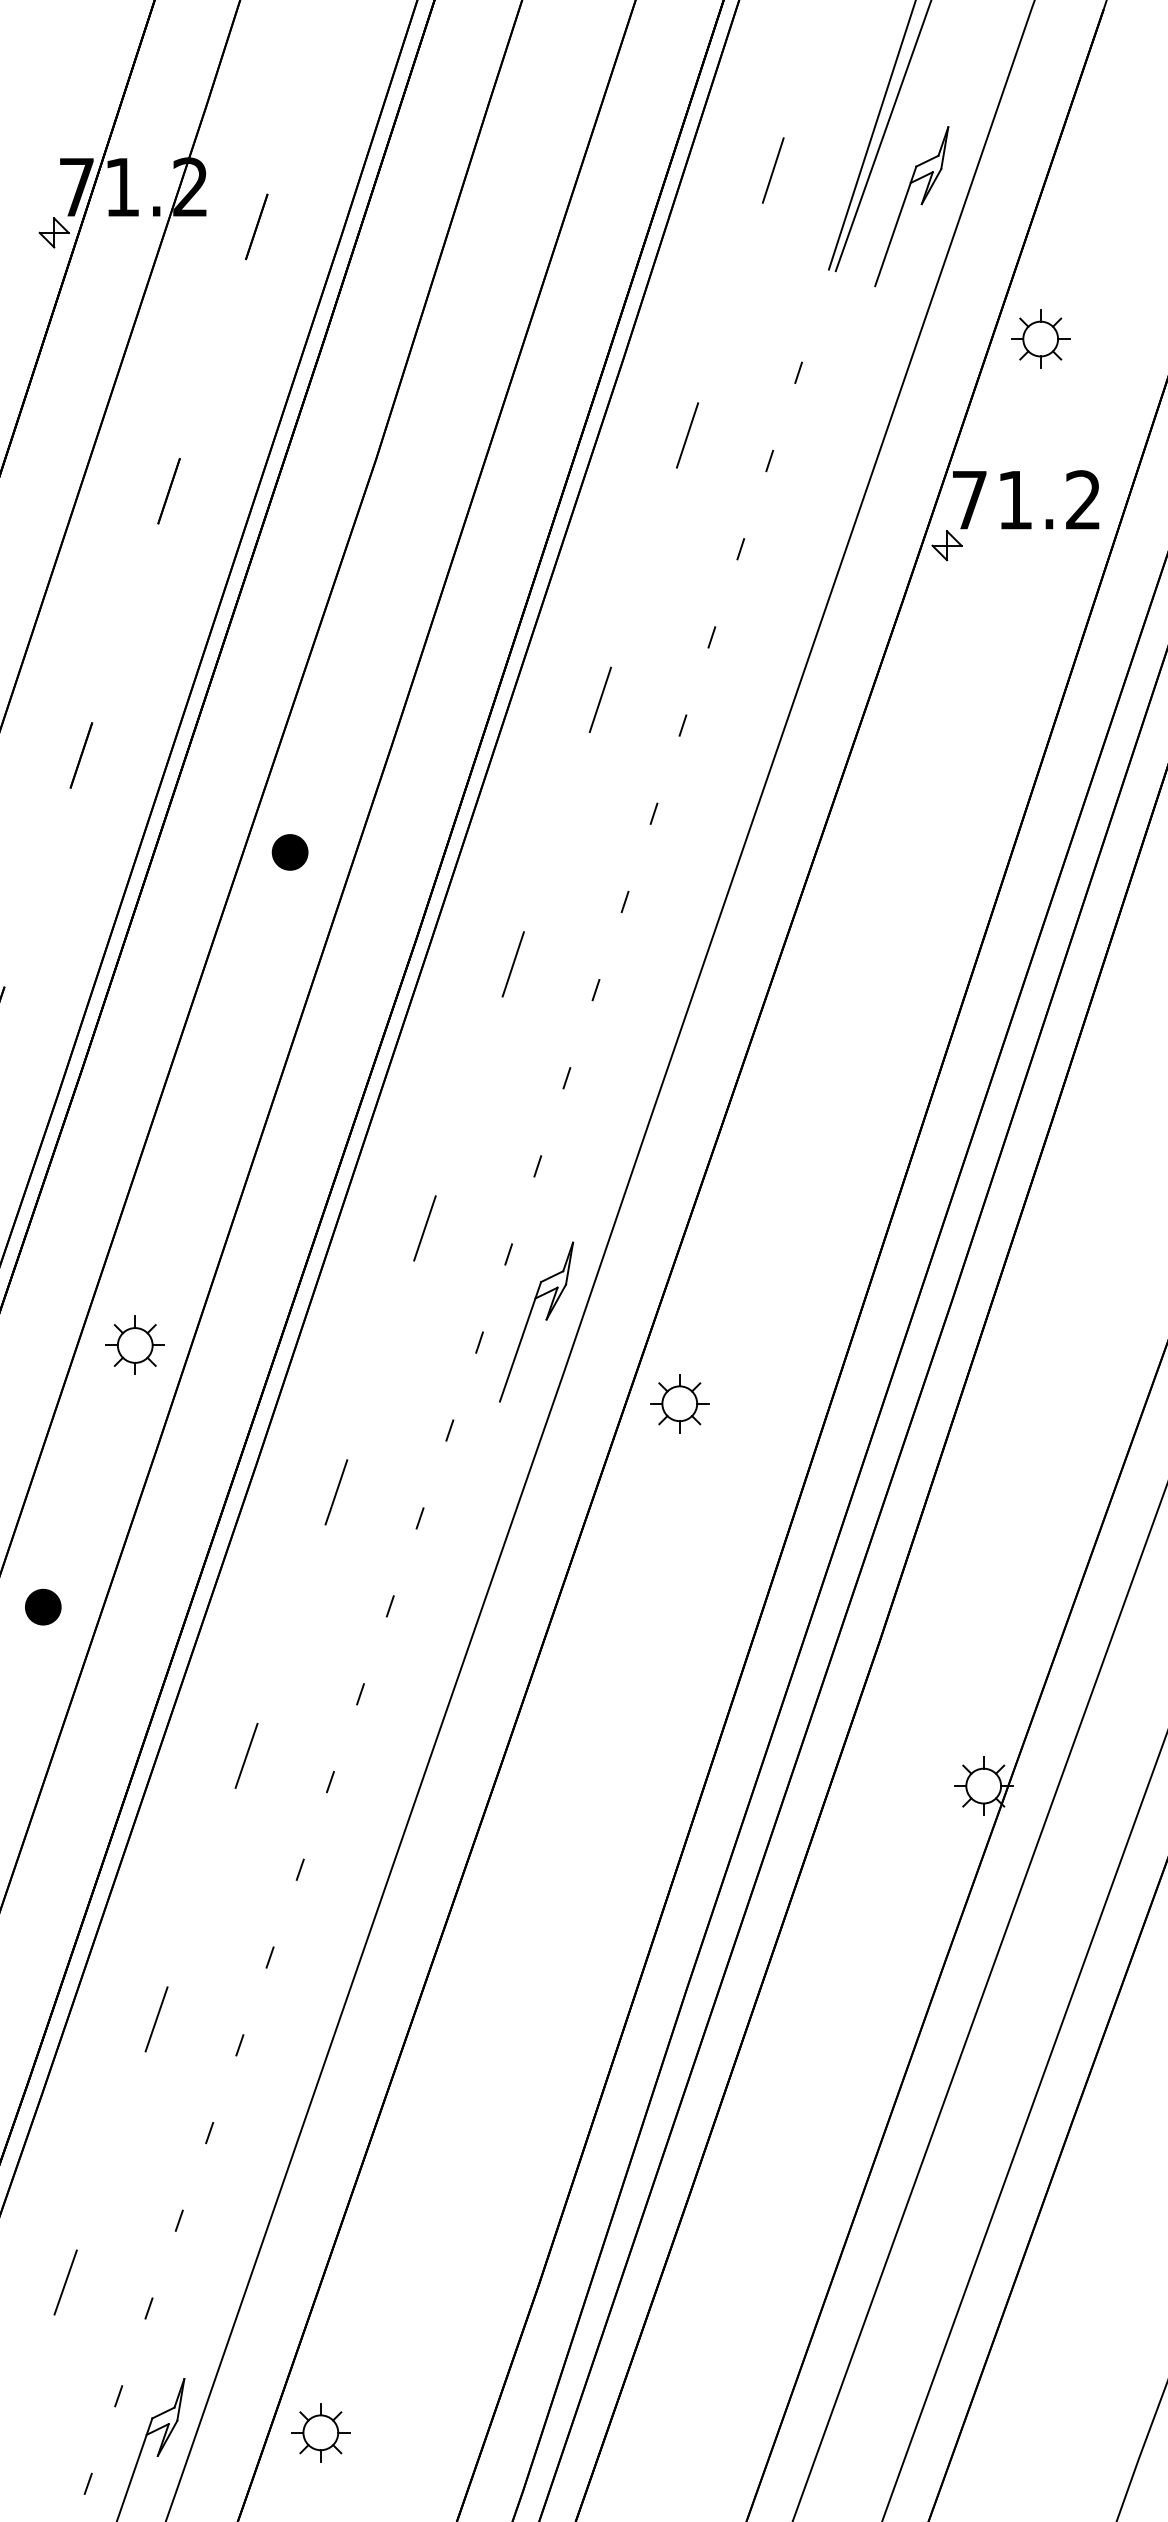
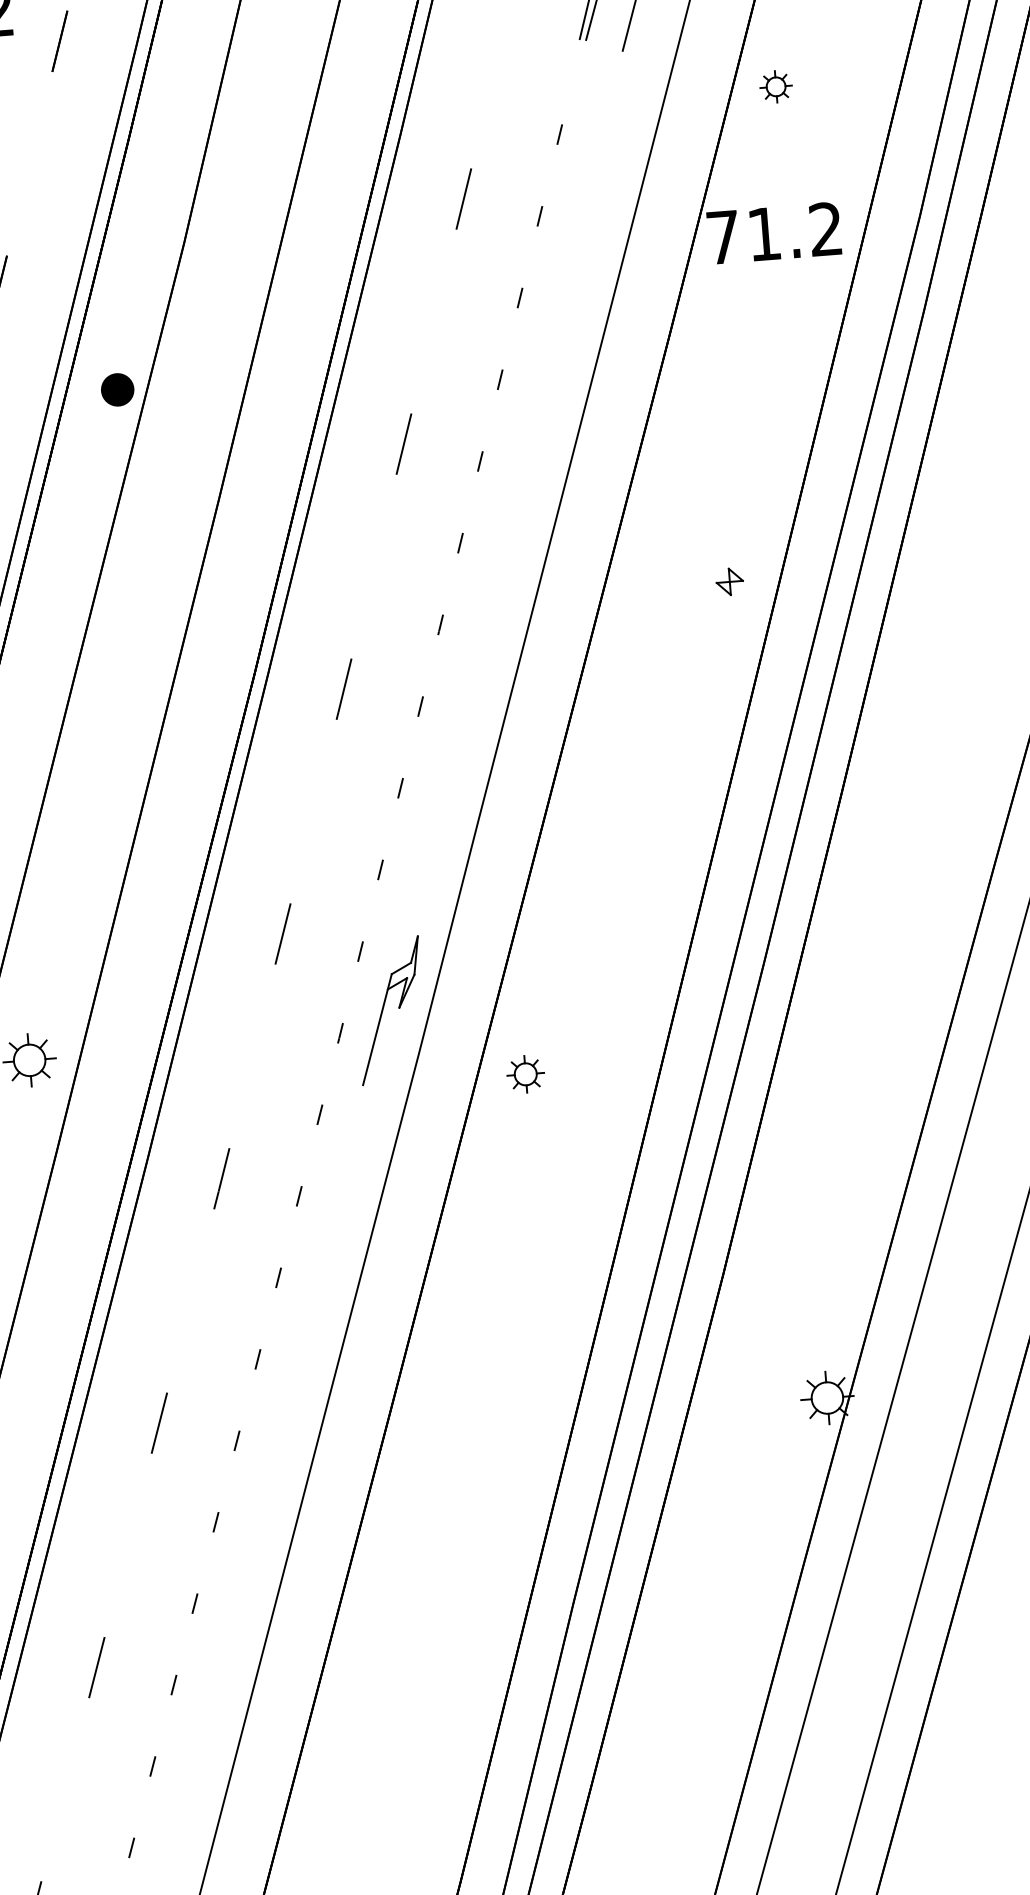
part: (1040, 338) -> (775, 86), size x0.6
part: (946, 545) -> (729, 581), moved
part: (289, 852) -> (117, 389), moved
part: (679, 1403) -> (525, 1074), size x0.7

